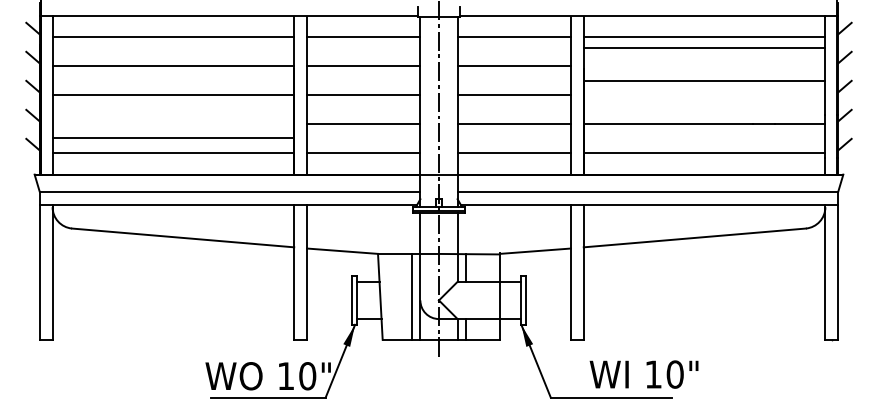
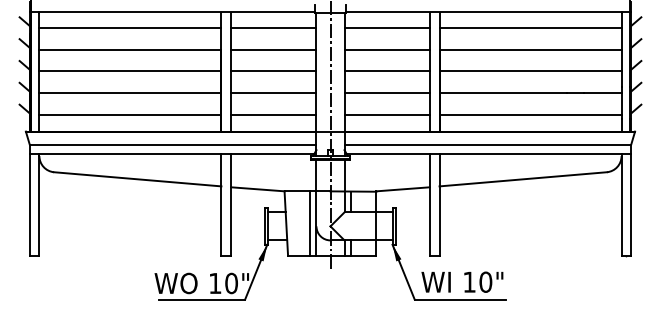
line: (704, 47) -> (530, 49), moved
line: (704, 80) -> (530, 71), moved
line: (173, 137) -> (130, 93), moved
text: (643, 374) -> (461, 282), moved

